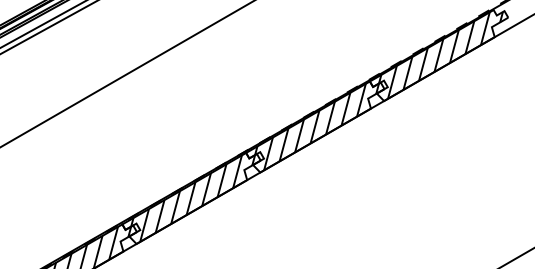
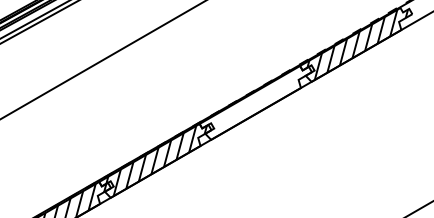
hatch: (316, 126) -> (256, 102), removed

